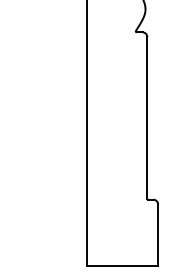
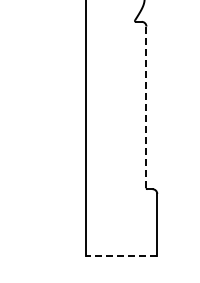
line: (147, 118) -> (146, 107), solid -> dashed
line: (122, 266) -> (121, 255), solid -> dashed

